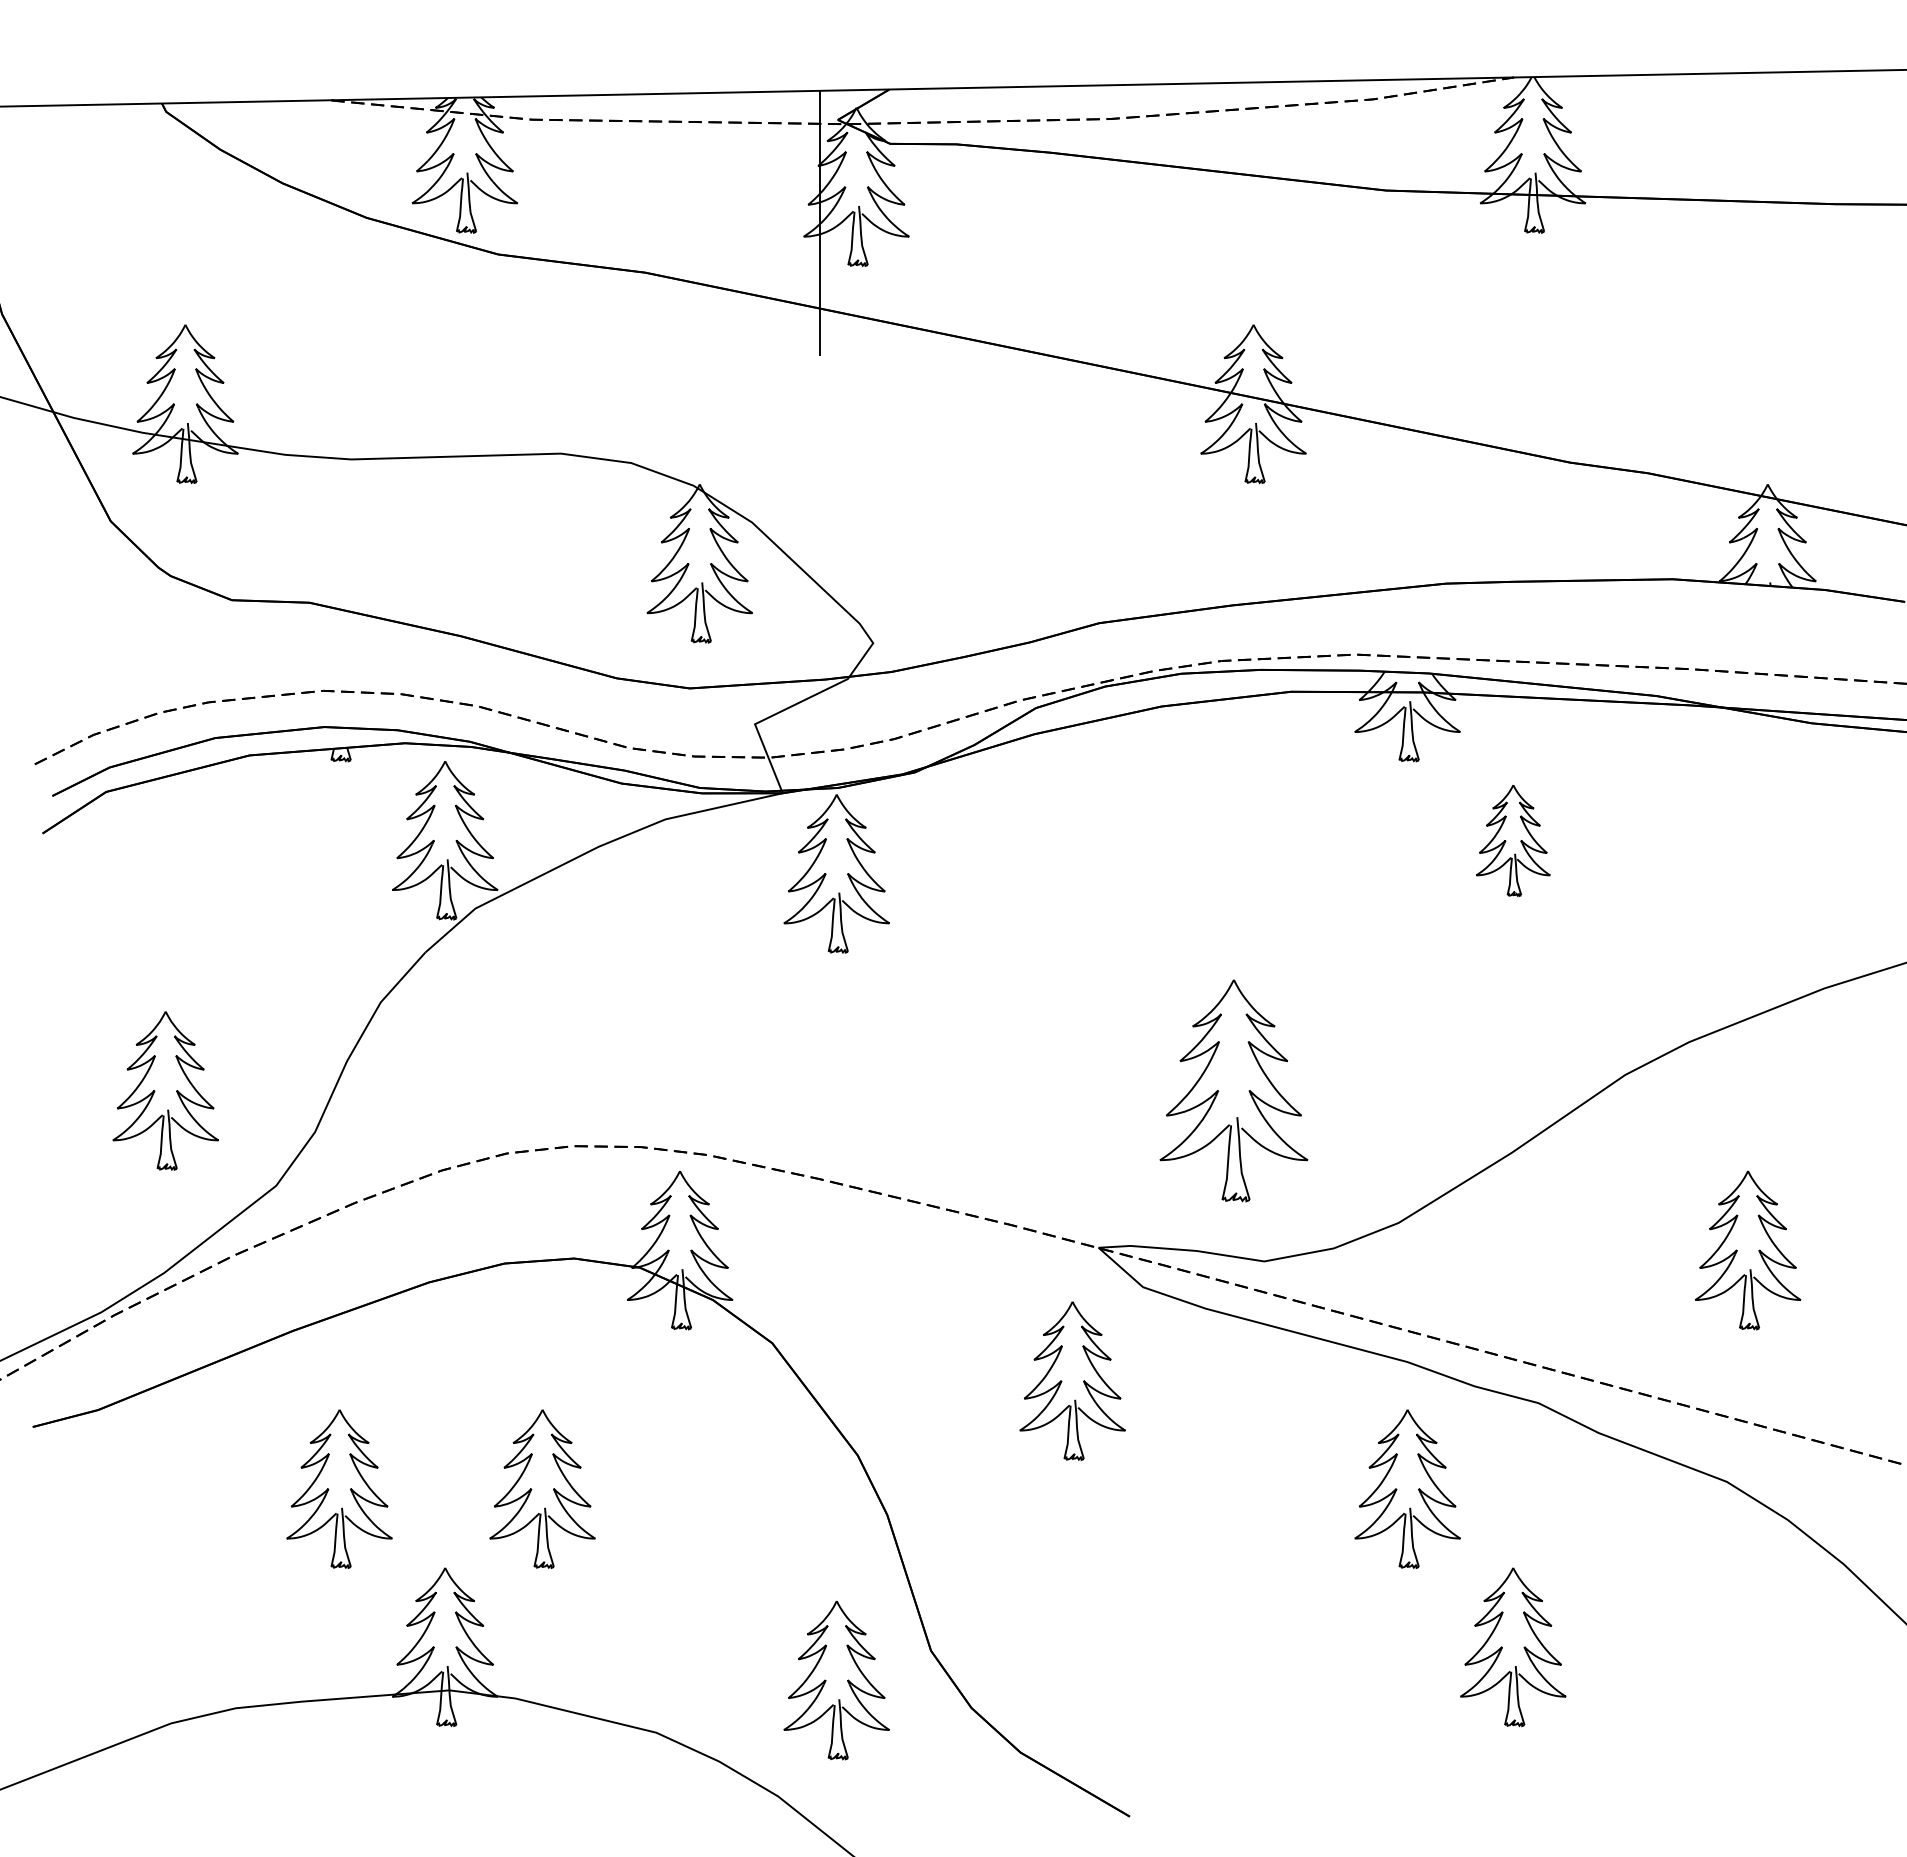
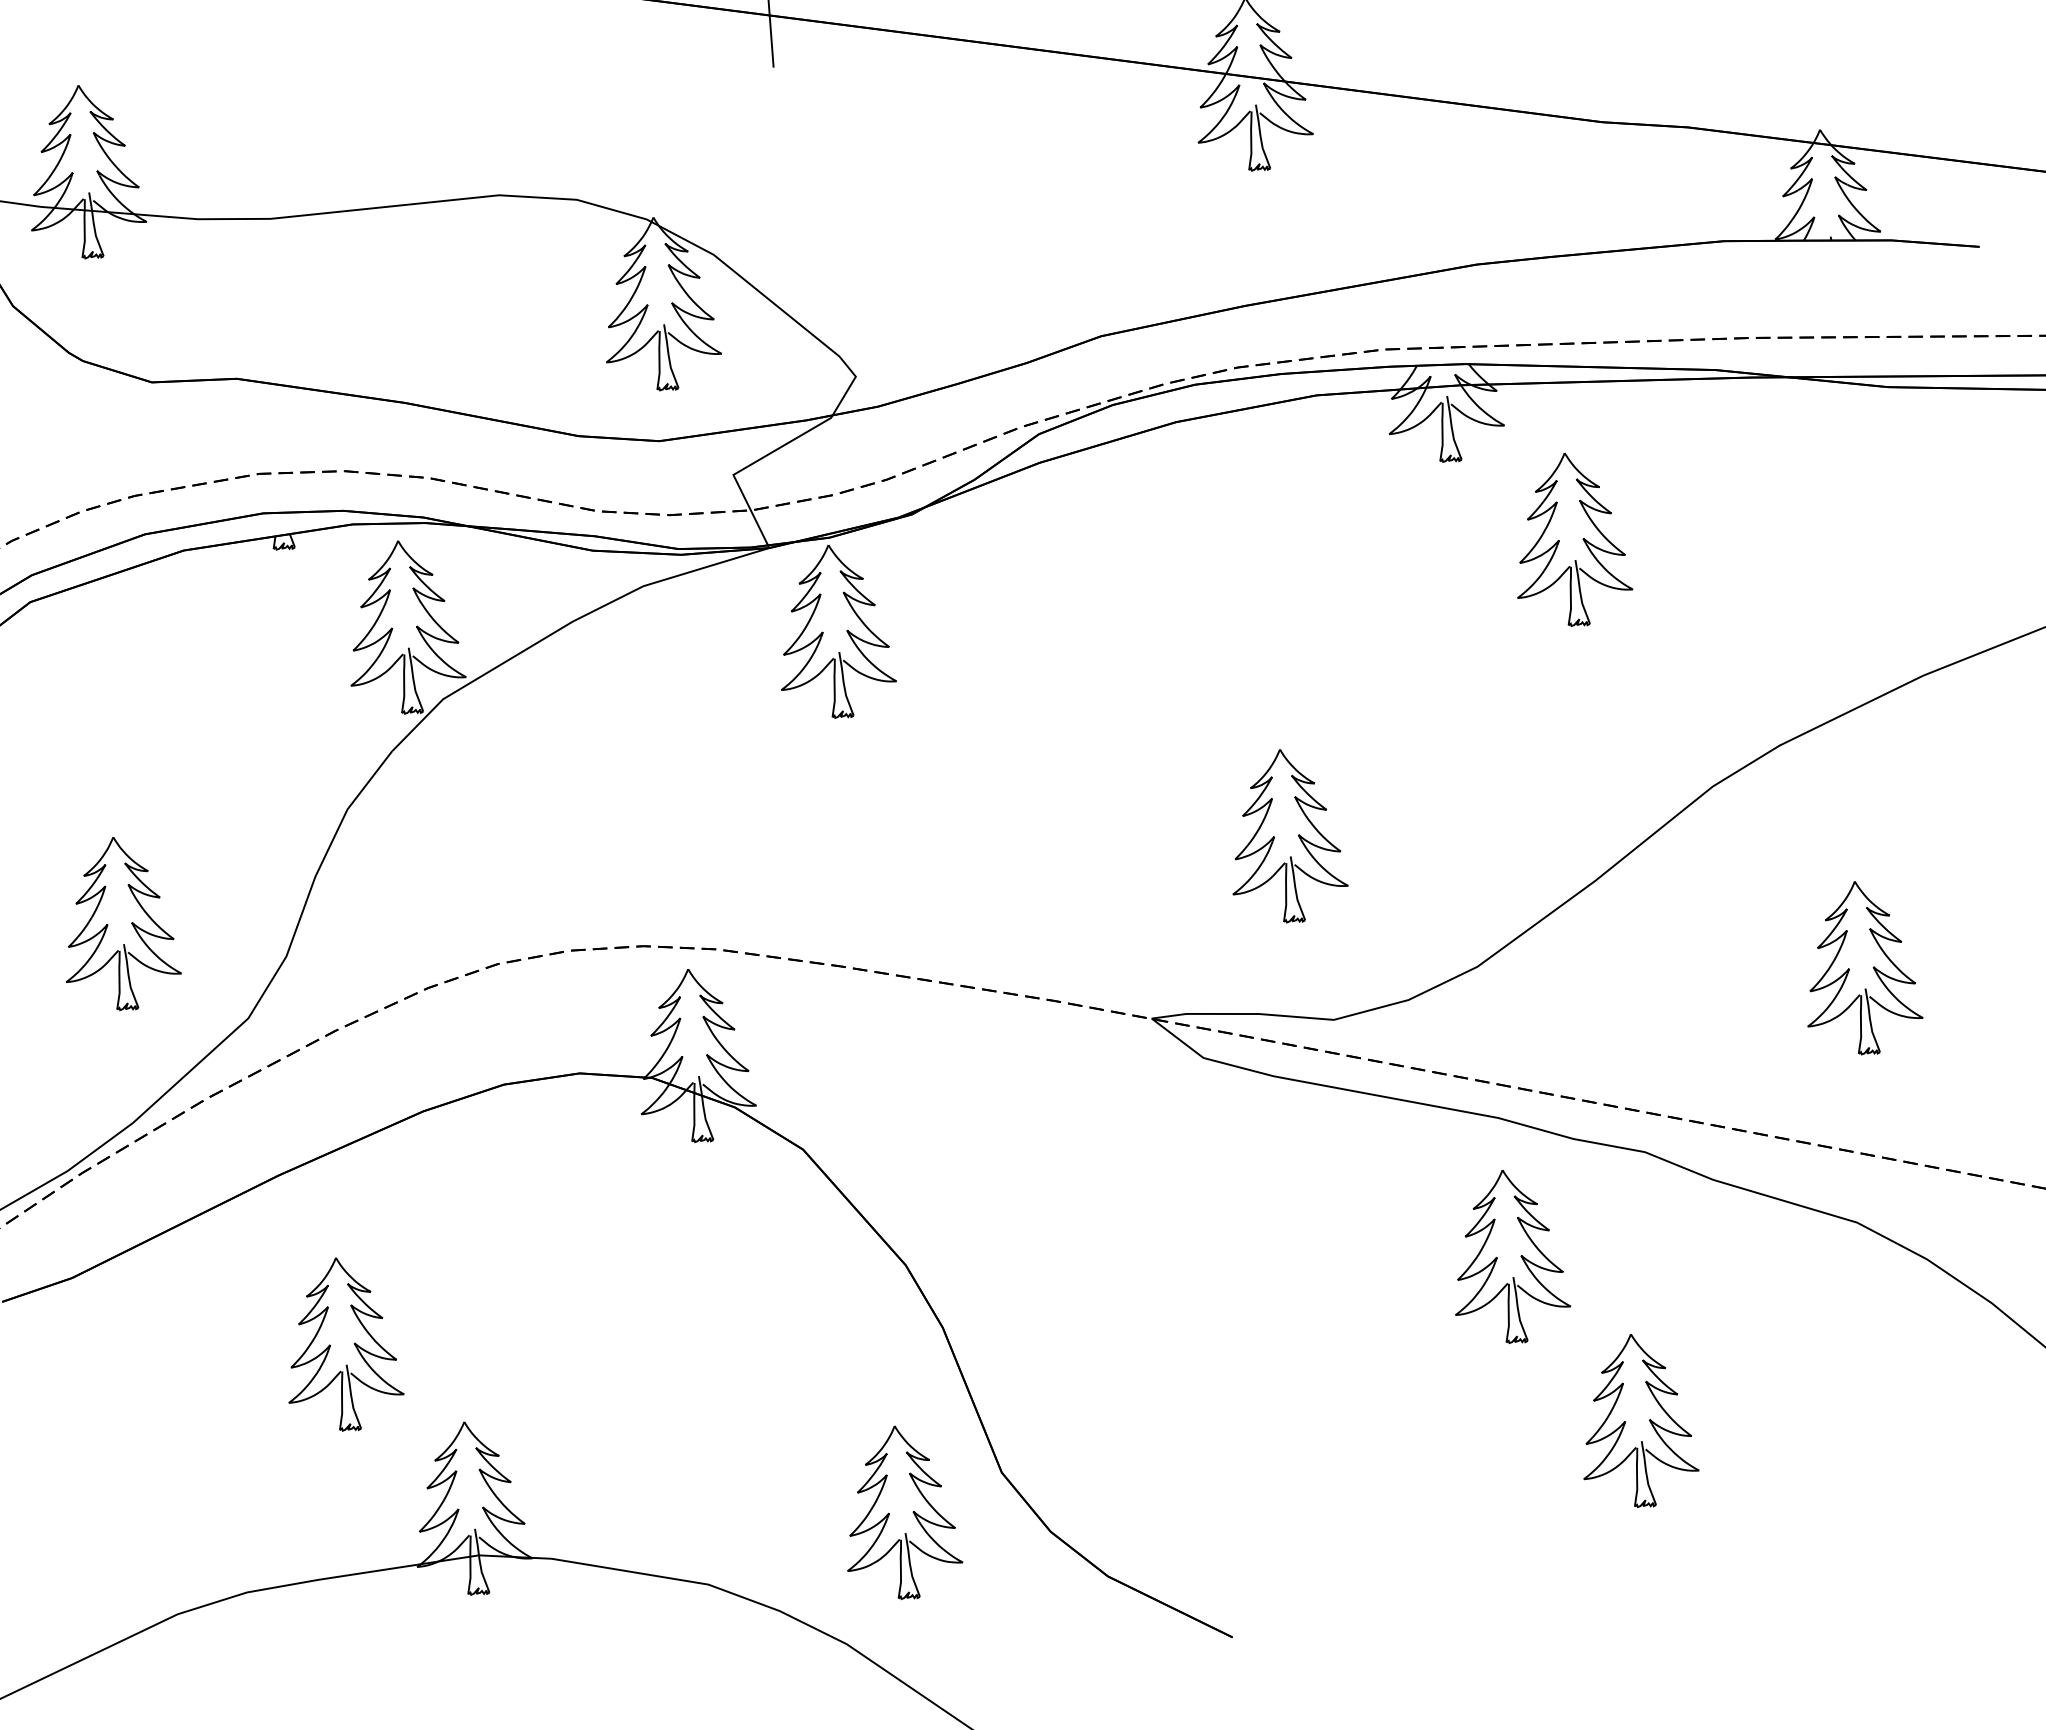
part: (1513, 840) -> (1571, 539), size x1.43
part: (1233, 1090) -> (1286, 835), size x0.71
part: (1072, 1380) -> (1134, 1165), removed
part: (542, 1488) -> (564, 1327), removed

